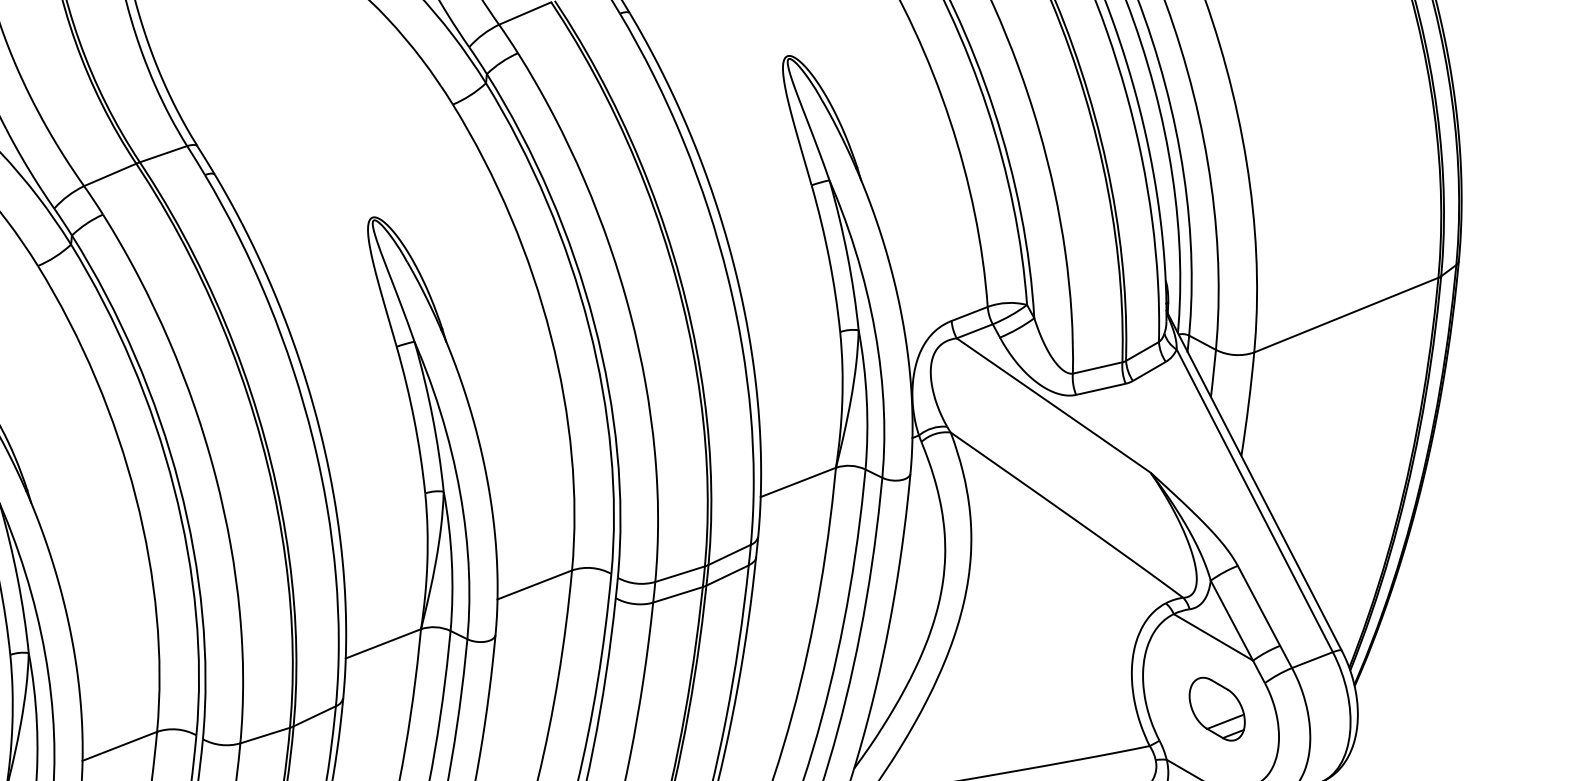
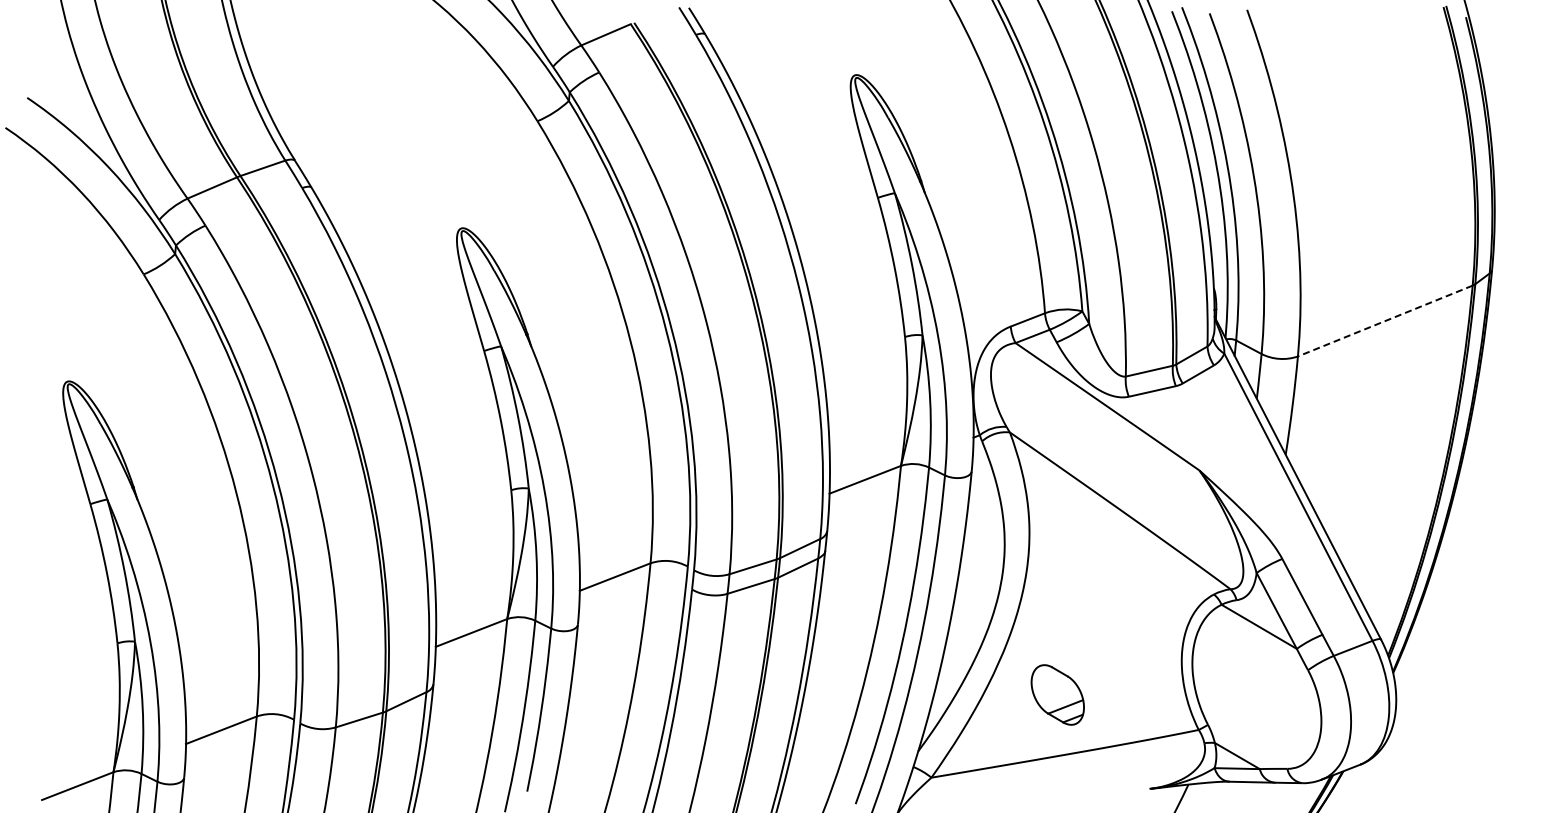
line: (1345, 315) -> (1384, 321), solid -> dashed
part: (1216, 708) -> (1057, 694), moved

